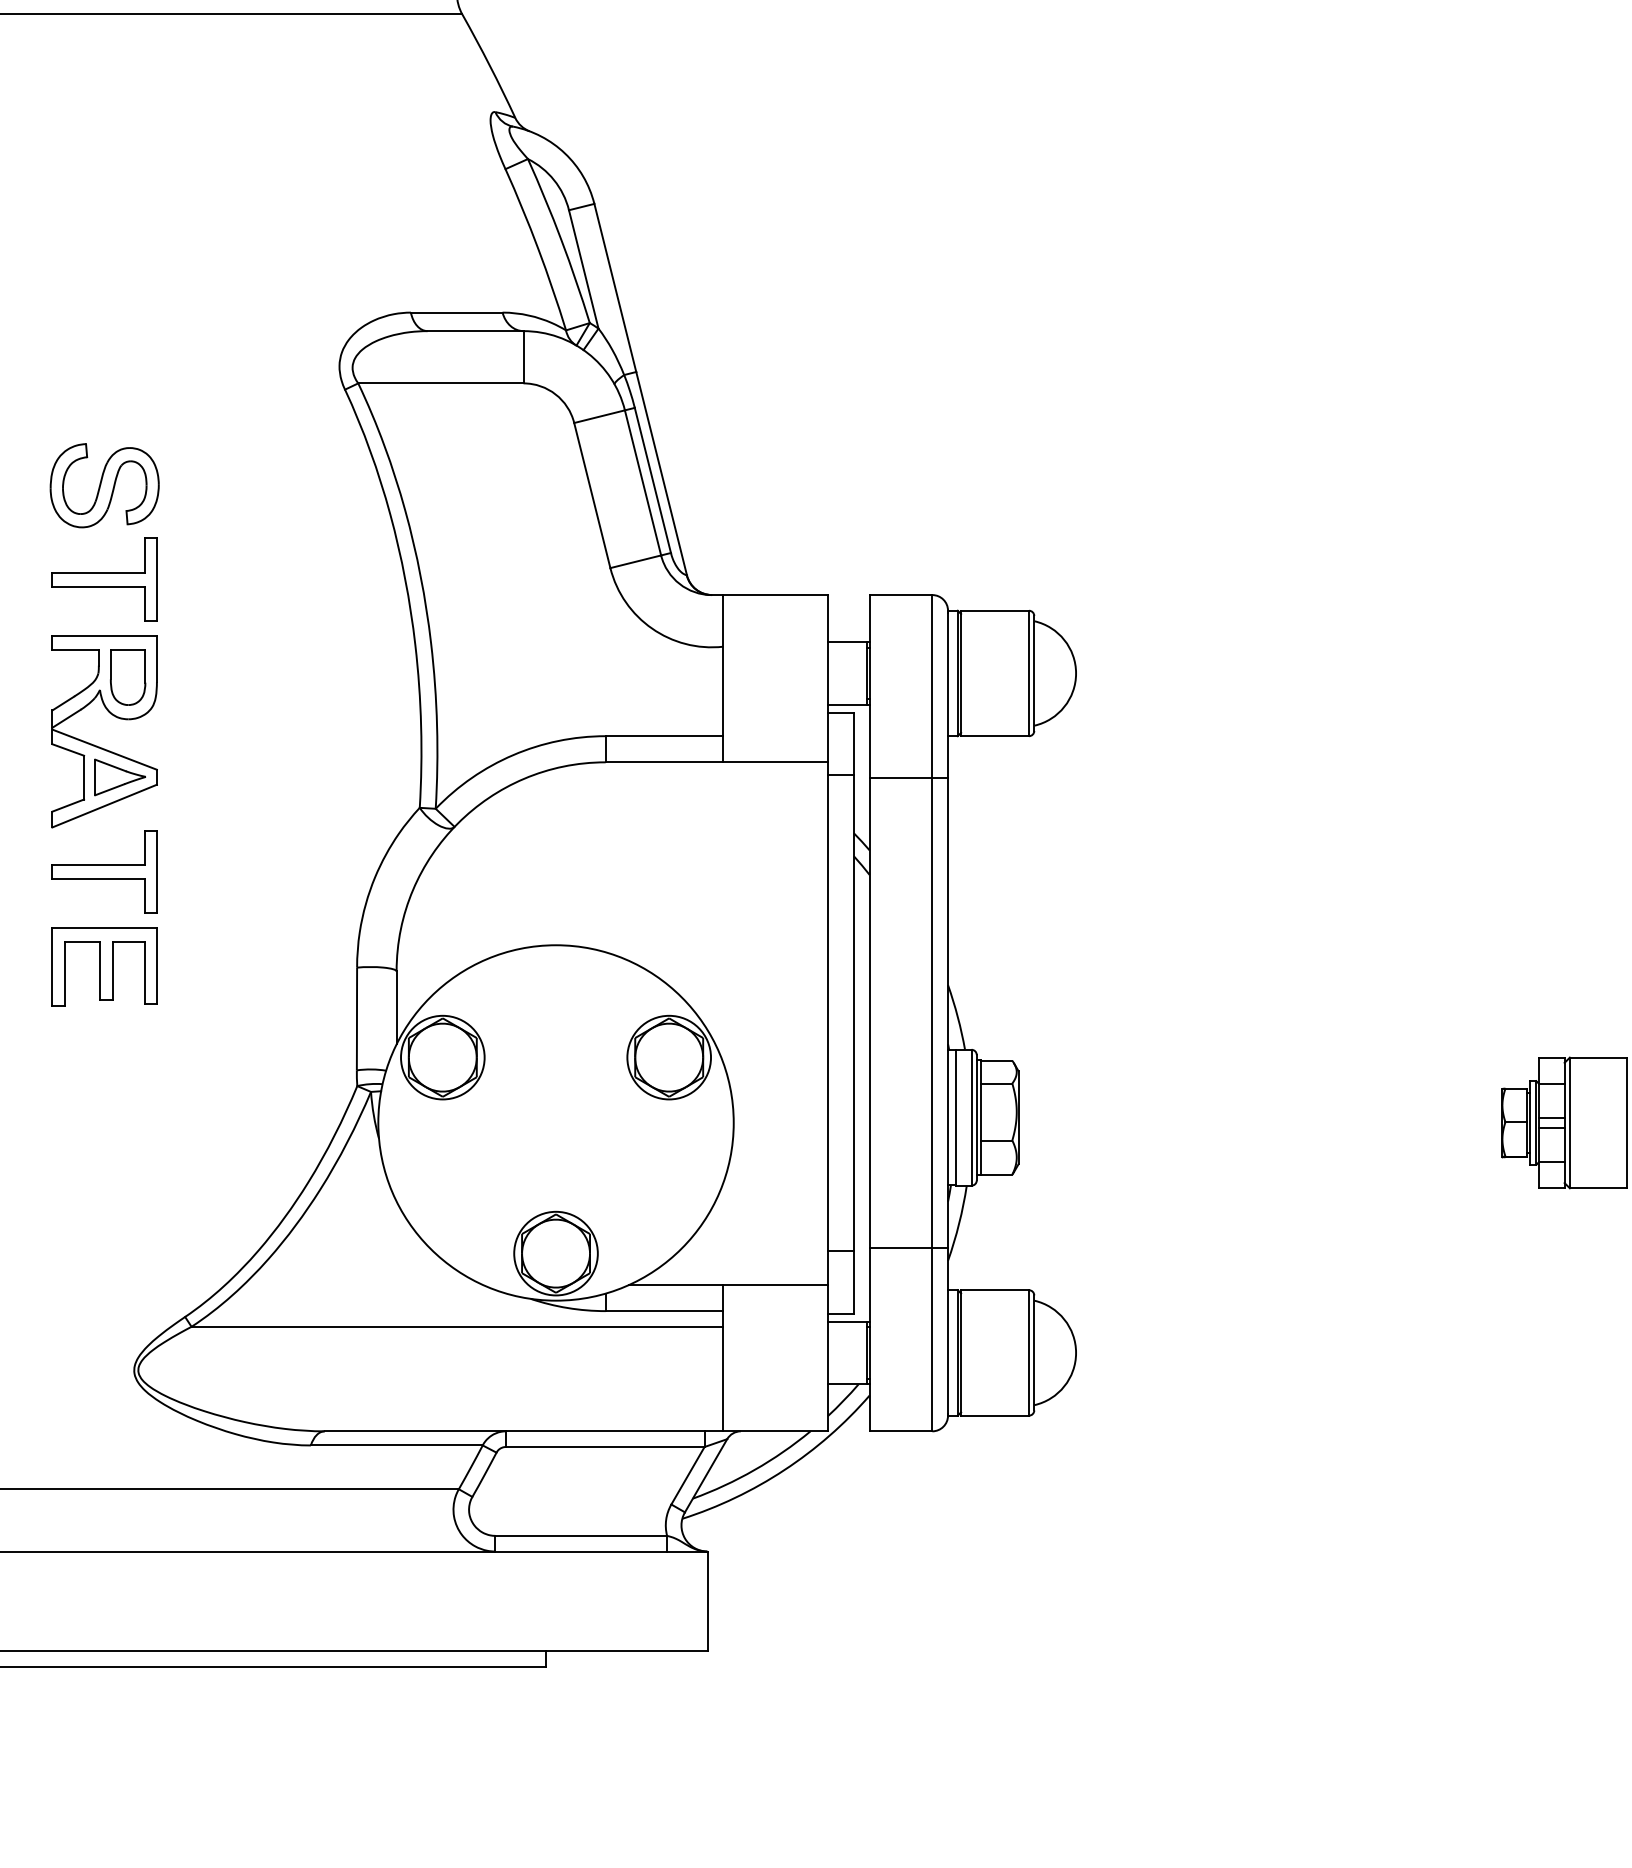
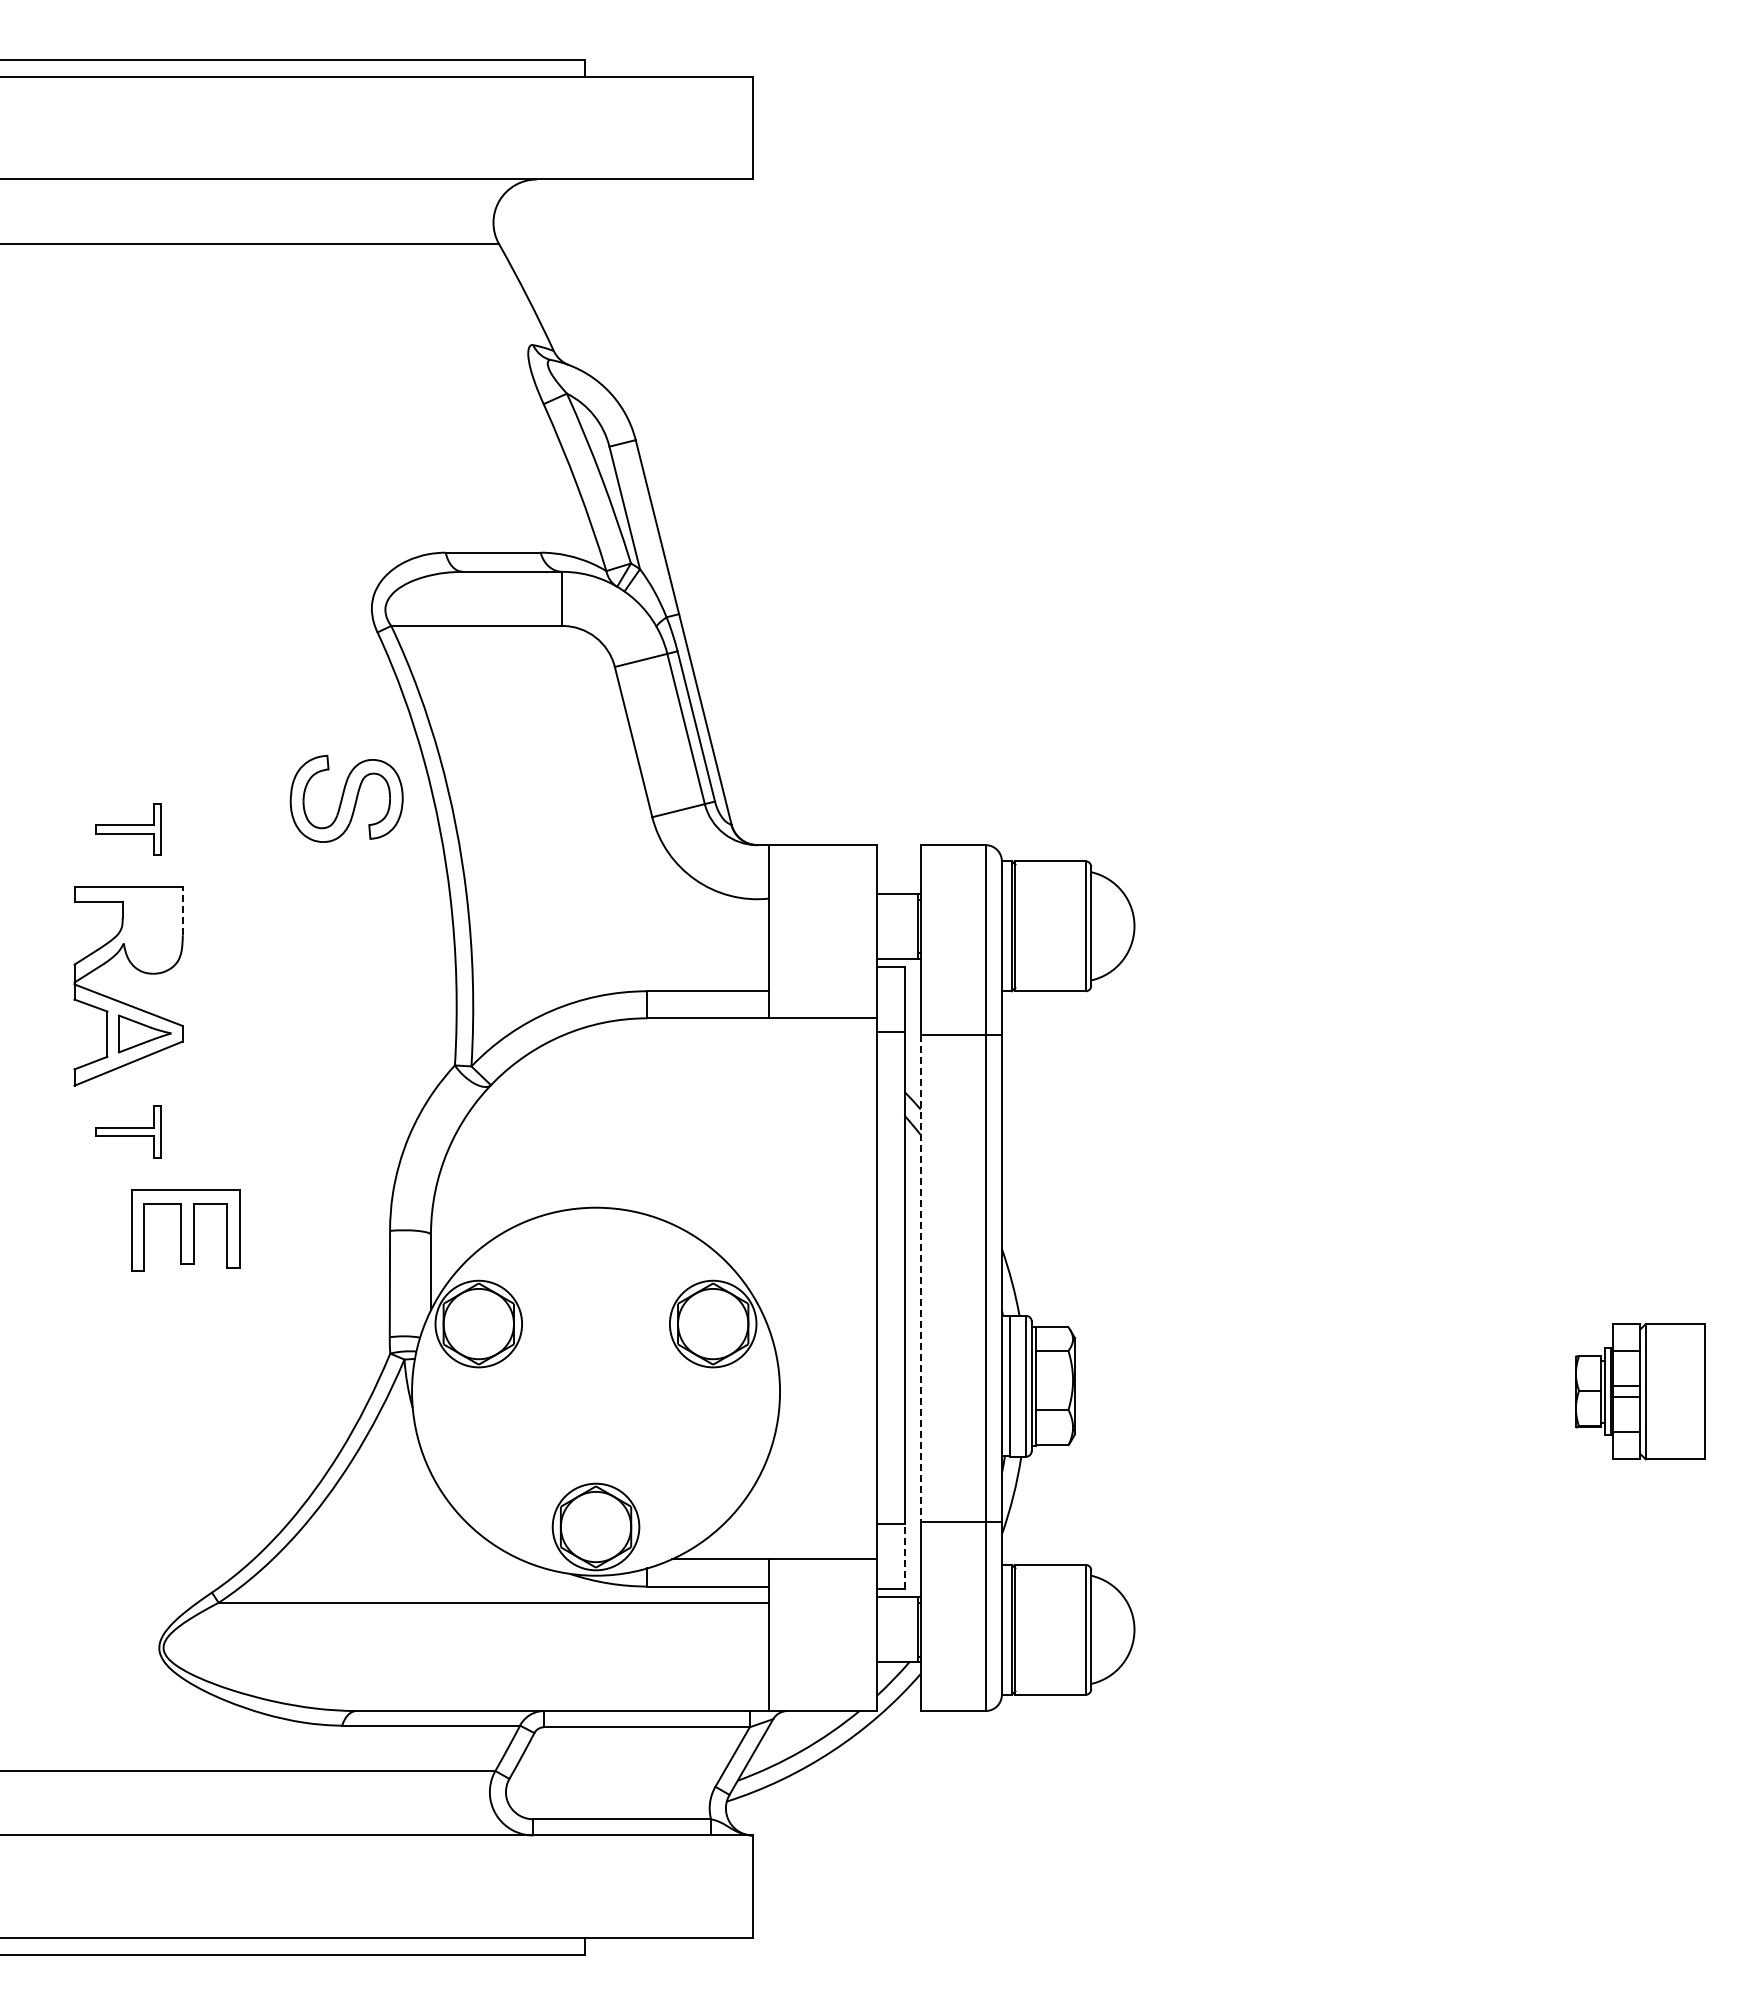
part: (104, 485) -> (346, 798), moved
part: (104, 579) -> (128, 829), size x0.6
line: (156, 658) -> (182, 910), solid -> dashed
part: (127, 677) -> (152, 930), removed
part: (104, 871) -> (128, 1131), size x0.6
part: (104, 967) -> (185, 1230), moved
line: (869, 1013) -> (920, 1278), solid -> dashed
line: (853, 1282) -> (904, 1556), solid -> dashed

